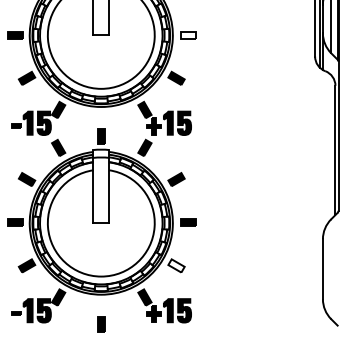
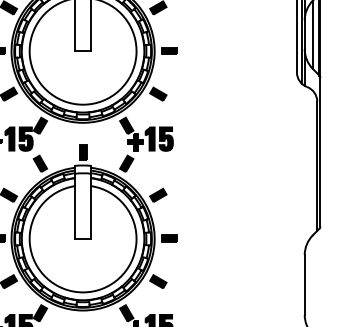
fill: (187, 35) -> (169, 51), added
fill: (176, 265) -> (158, 281), added

